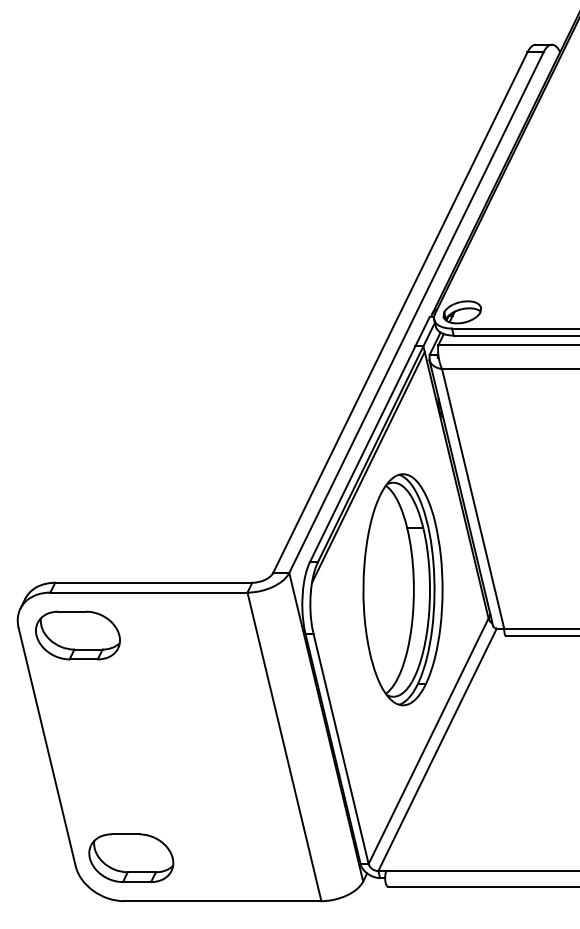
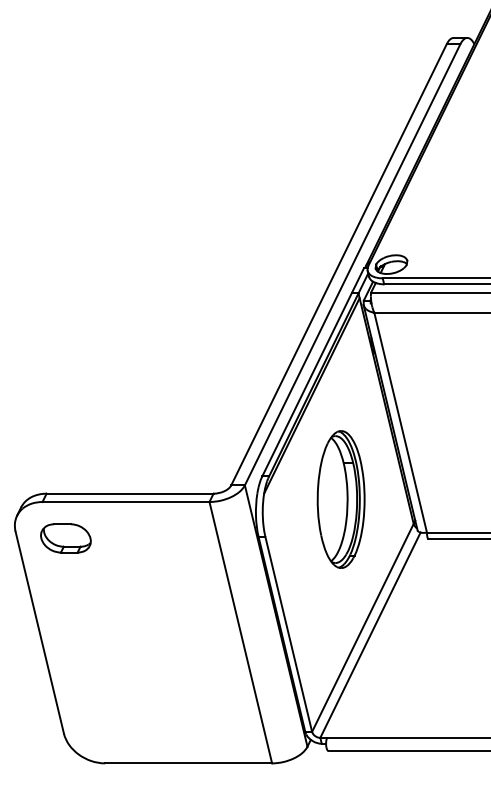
part: (402, 589) -> (340, 499), size x0.7
part: (77, 635) -> (65, 538), size x0.7
part: (130, 857) -> (110, 726), removed

